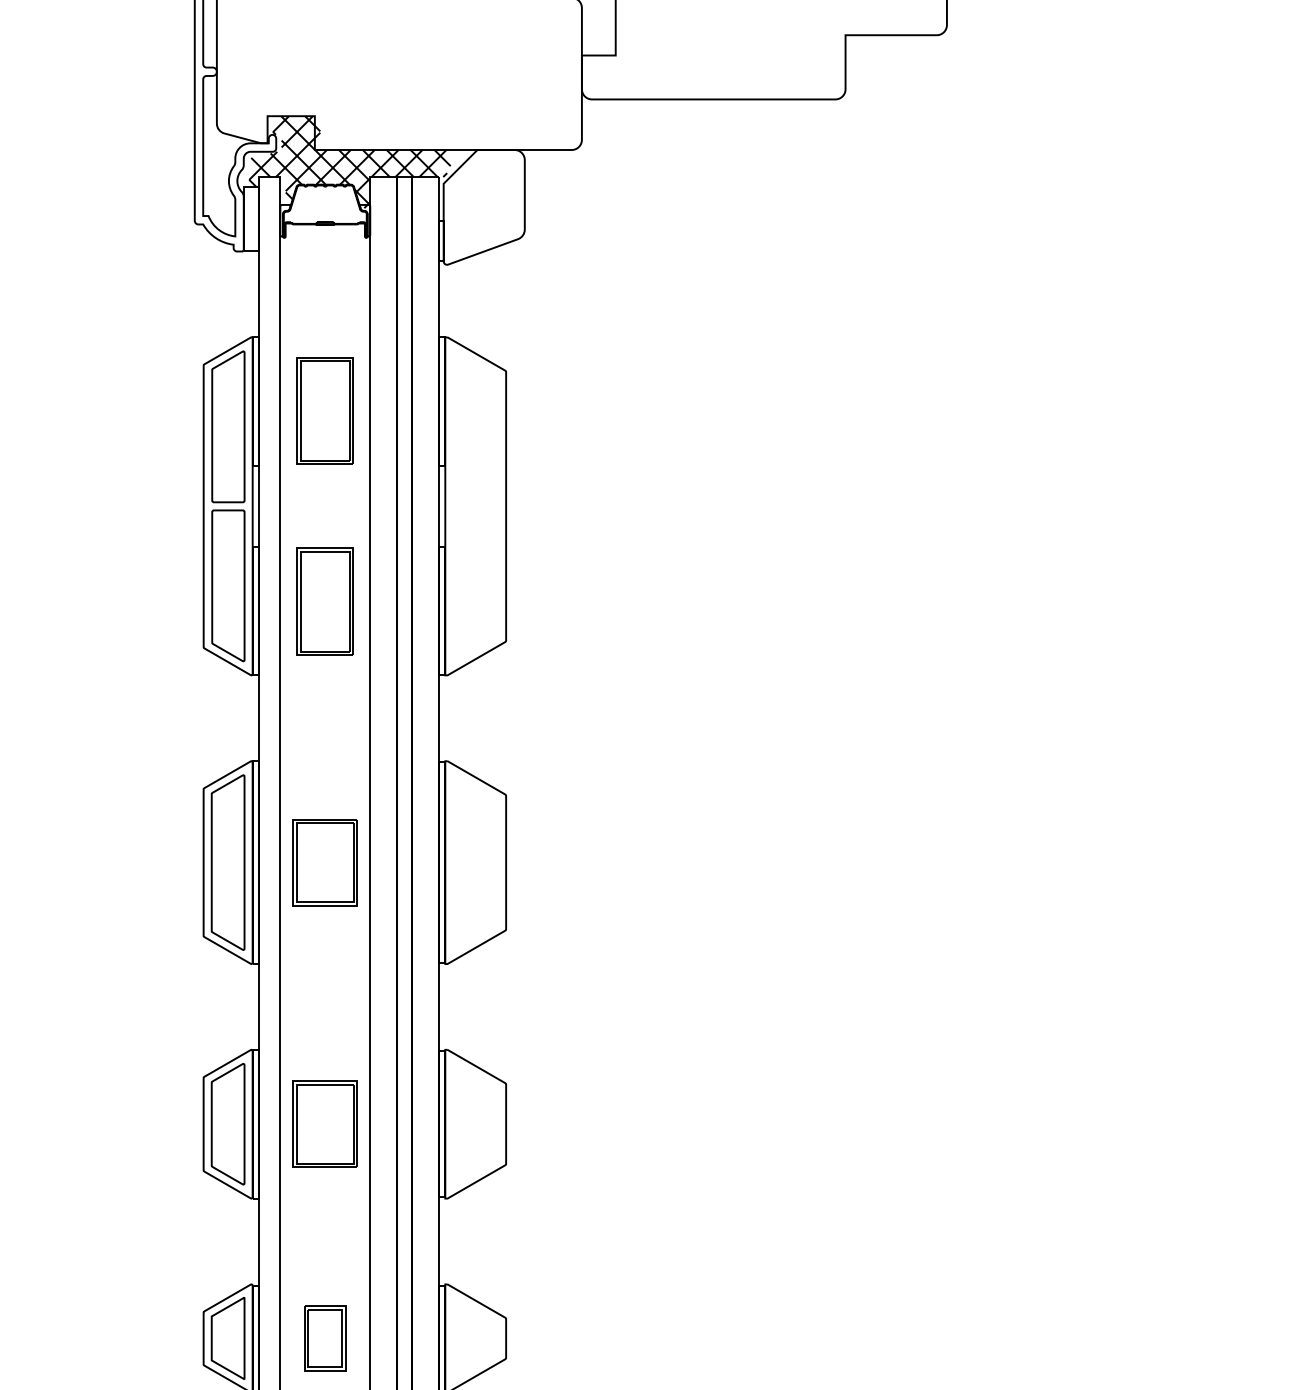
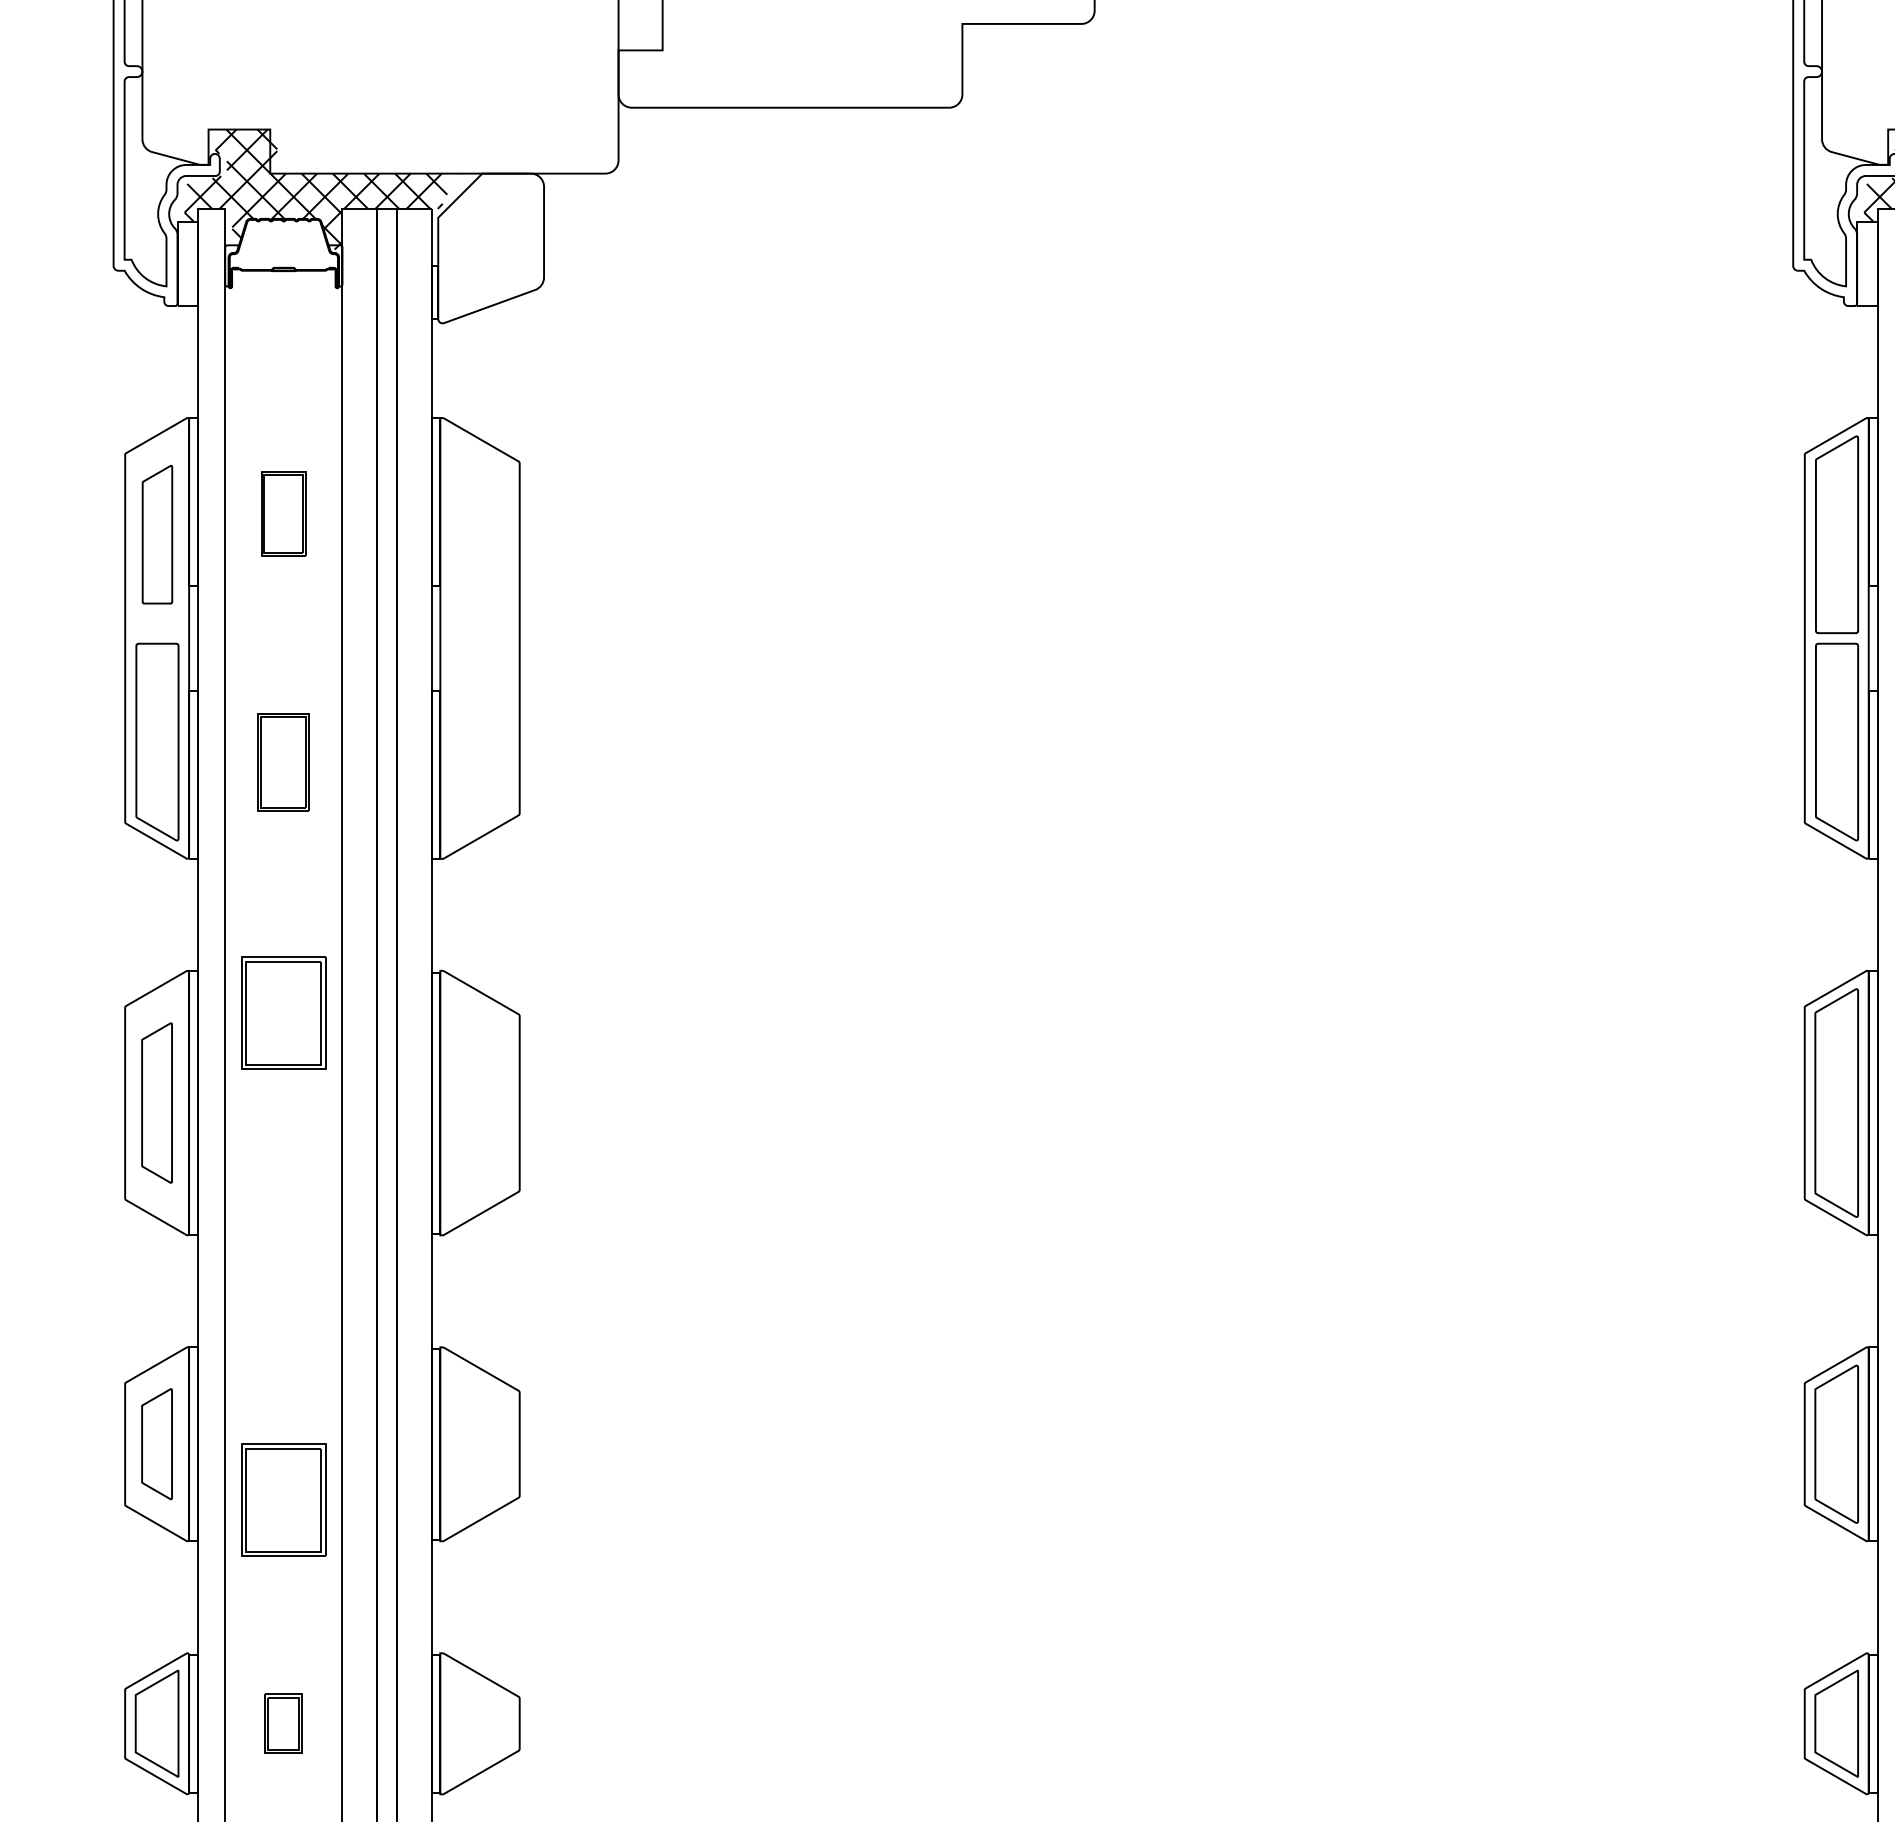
part: (325, 410) -> (283, 513), size x0.6
part: (228, 426) -> (157, 534), size x0.7
part: (325, 601) -> (283, 762), size x0.7
part: (227, 862) -> (156, 1102), size x0.7
part: (325, 862) -> (283, 1012), moved
part: (227, 1123) -> (156, 1443), size x0.7
part: (325, 1123) -> (283, 1499), moved
part: (325, 1338) -> (283, 1723), size x0.7

